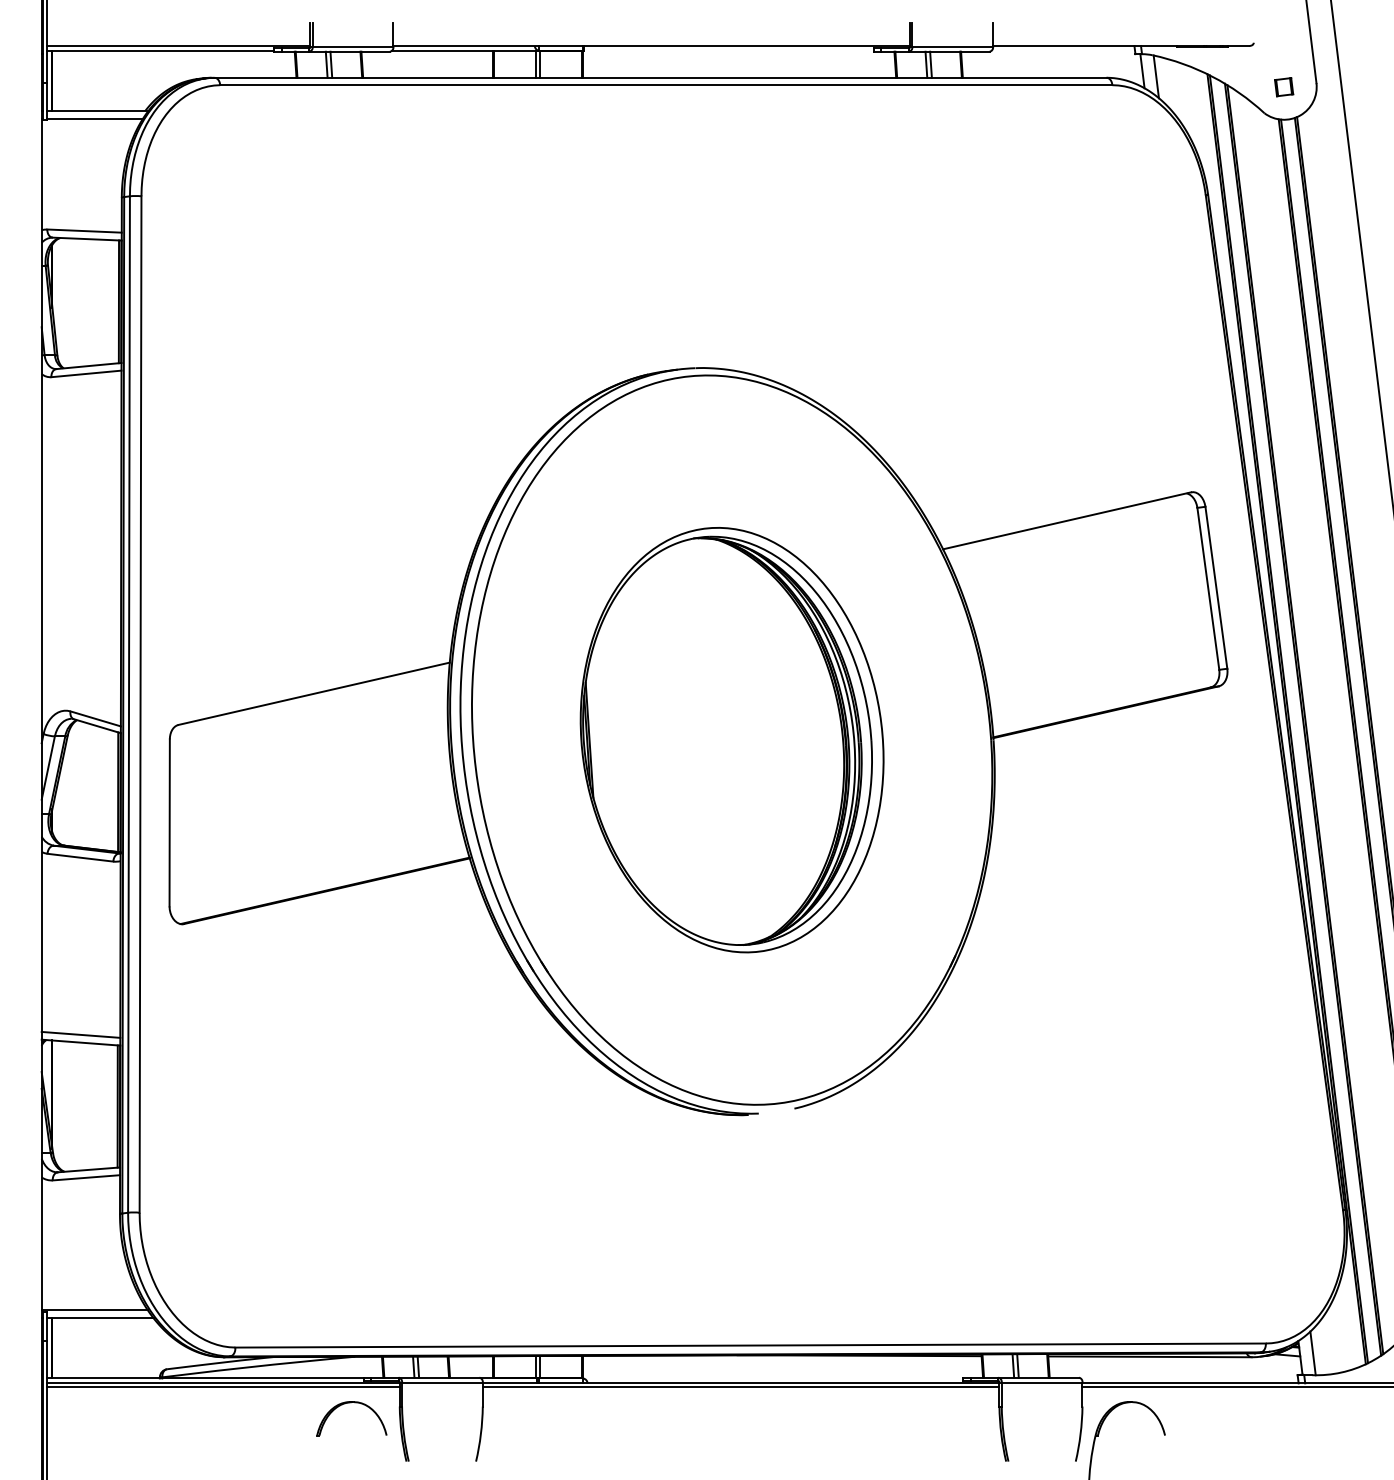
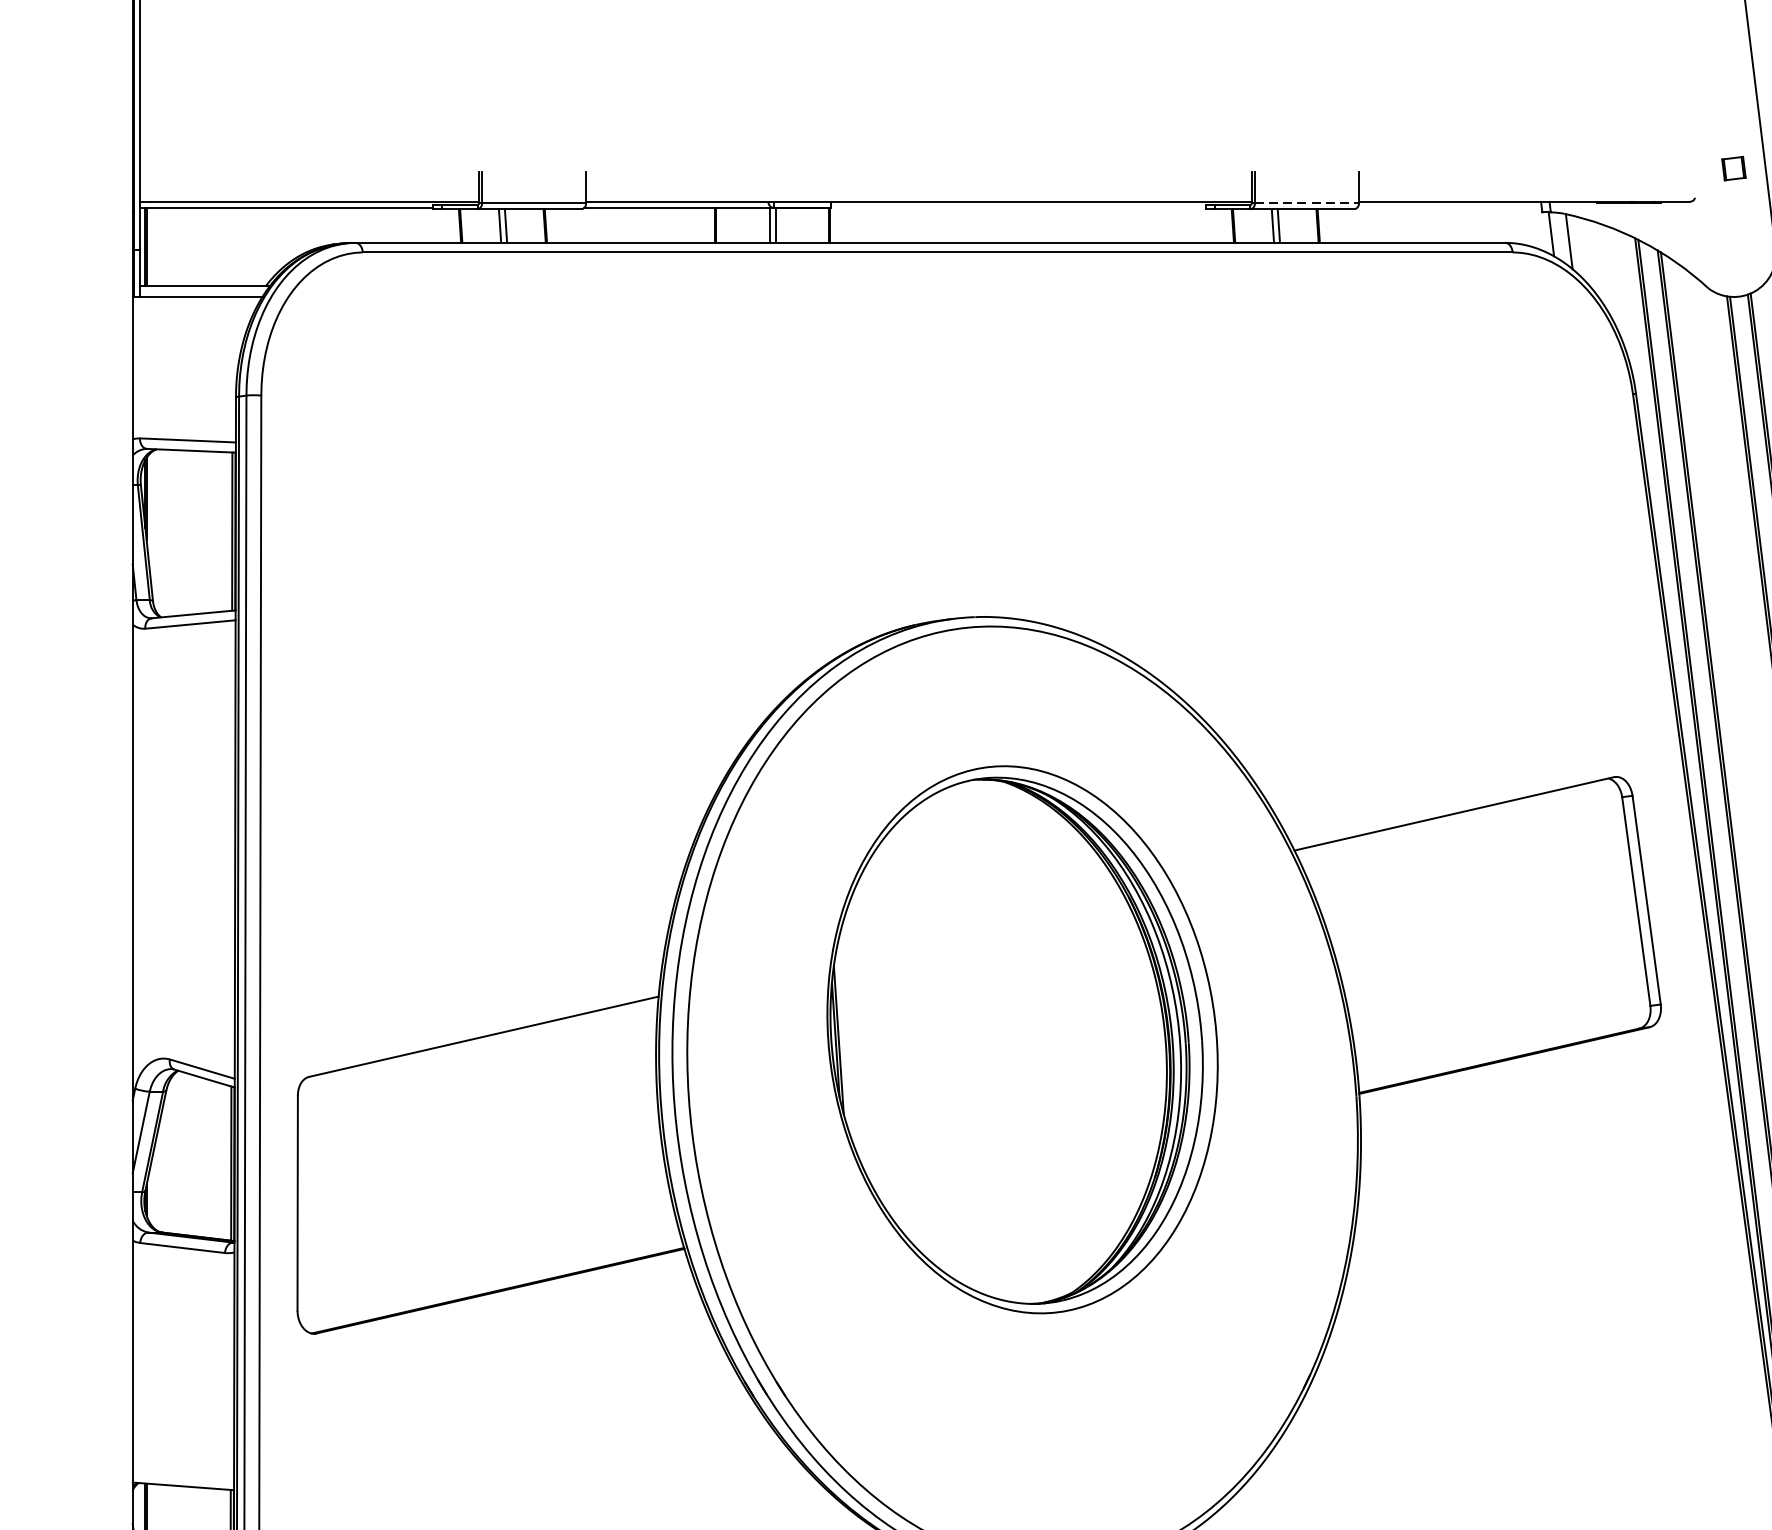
line: (953, 46) -> (1307, 202), solid -> dashed
part: (1284, 87) -> (1734, 169), moved
part: (731, 740) -> (1021, 1040), moved
line: (80, 1034) -> (182, 1475), removed

